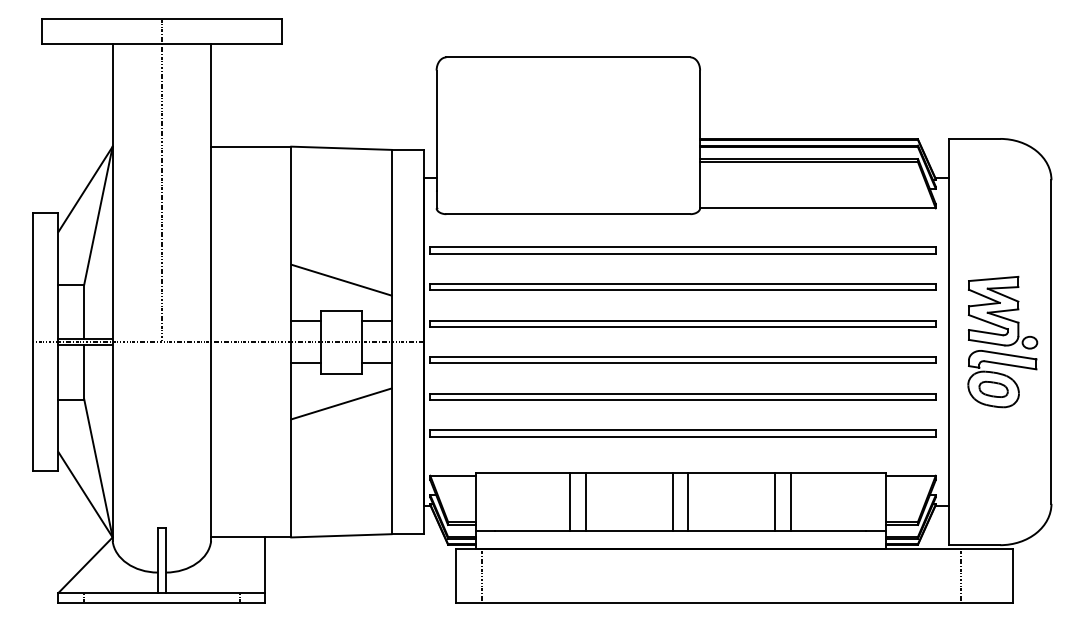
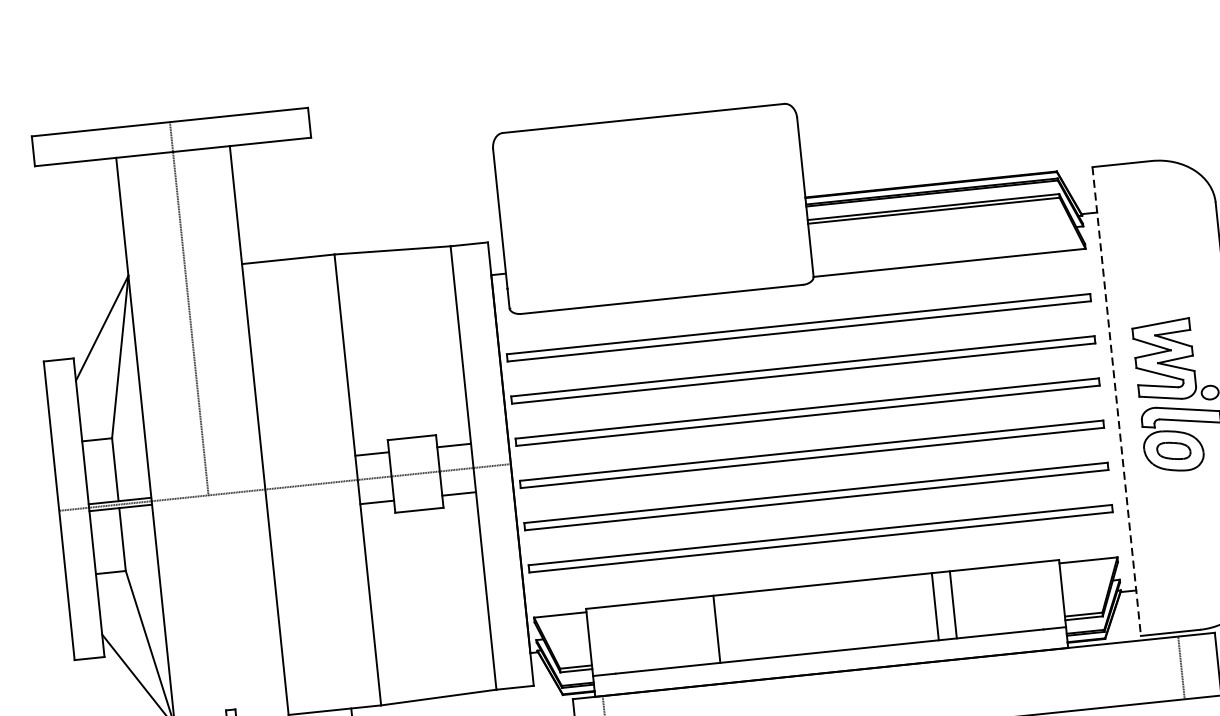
line: (341, 279) -> (408, 401), removed
line: (949, 342) -> (1117, 401), solid -> dashed
line: (341, 403) -> (423, 544), removed
line: (570, 501) -> (699, 630), removed
line: (672, 501) -> (816, 618), removed
line: (688, 501) -> (835, 616), removed
line: (960, 576) -> (1181, 668), moved

